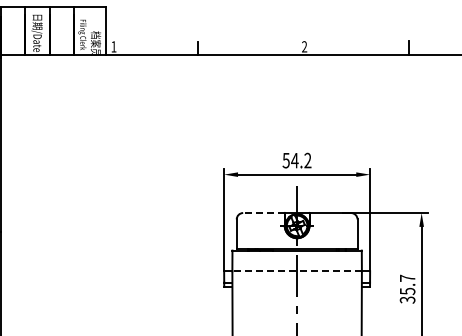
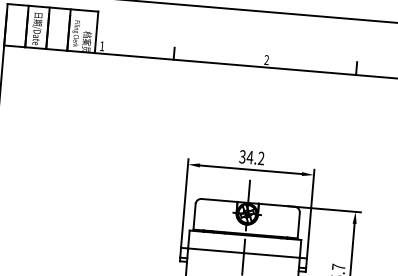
text: (286, 159) -> (242, 155), 54.2 -> 34.2
line: (263, 213) -> (219, 200), dashed -> solid
line: (297, 271) -> (244, 253), dashed -> solid

